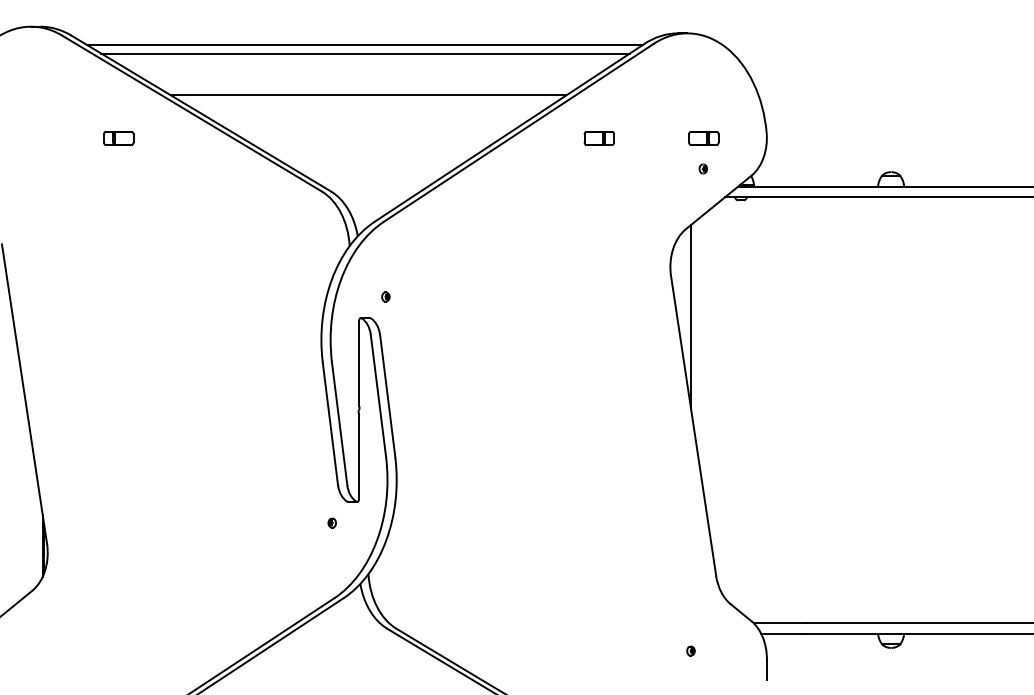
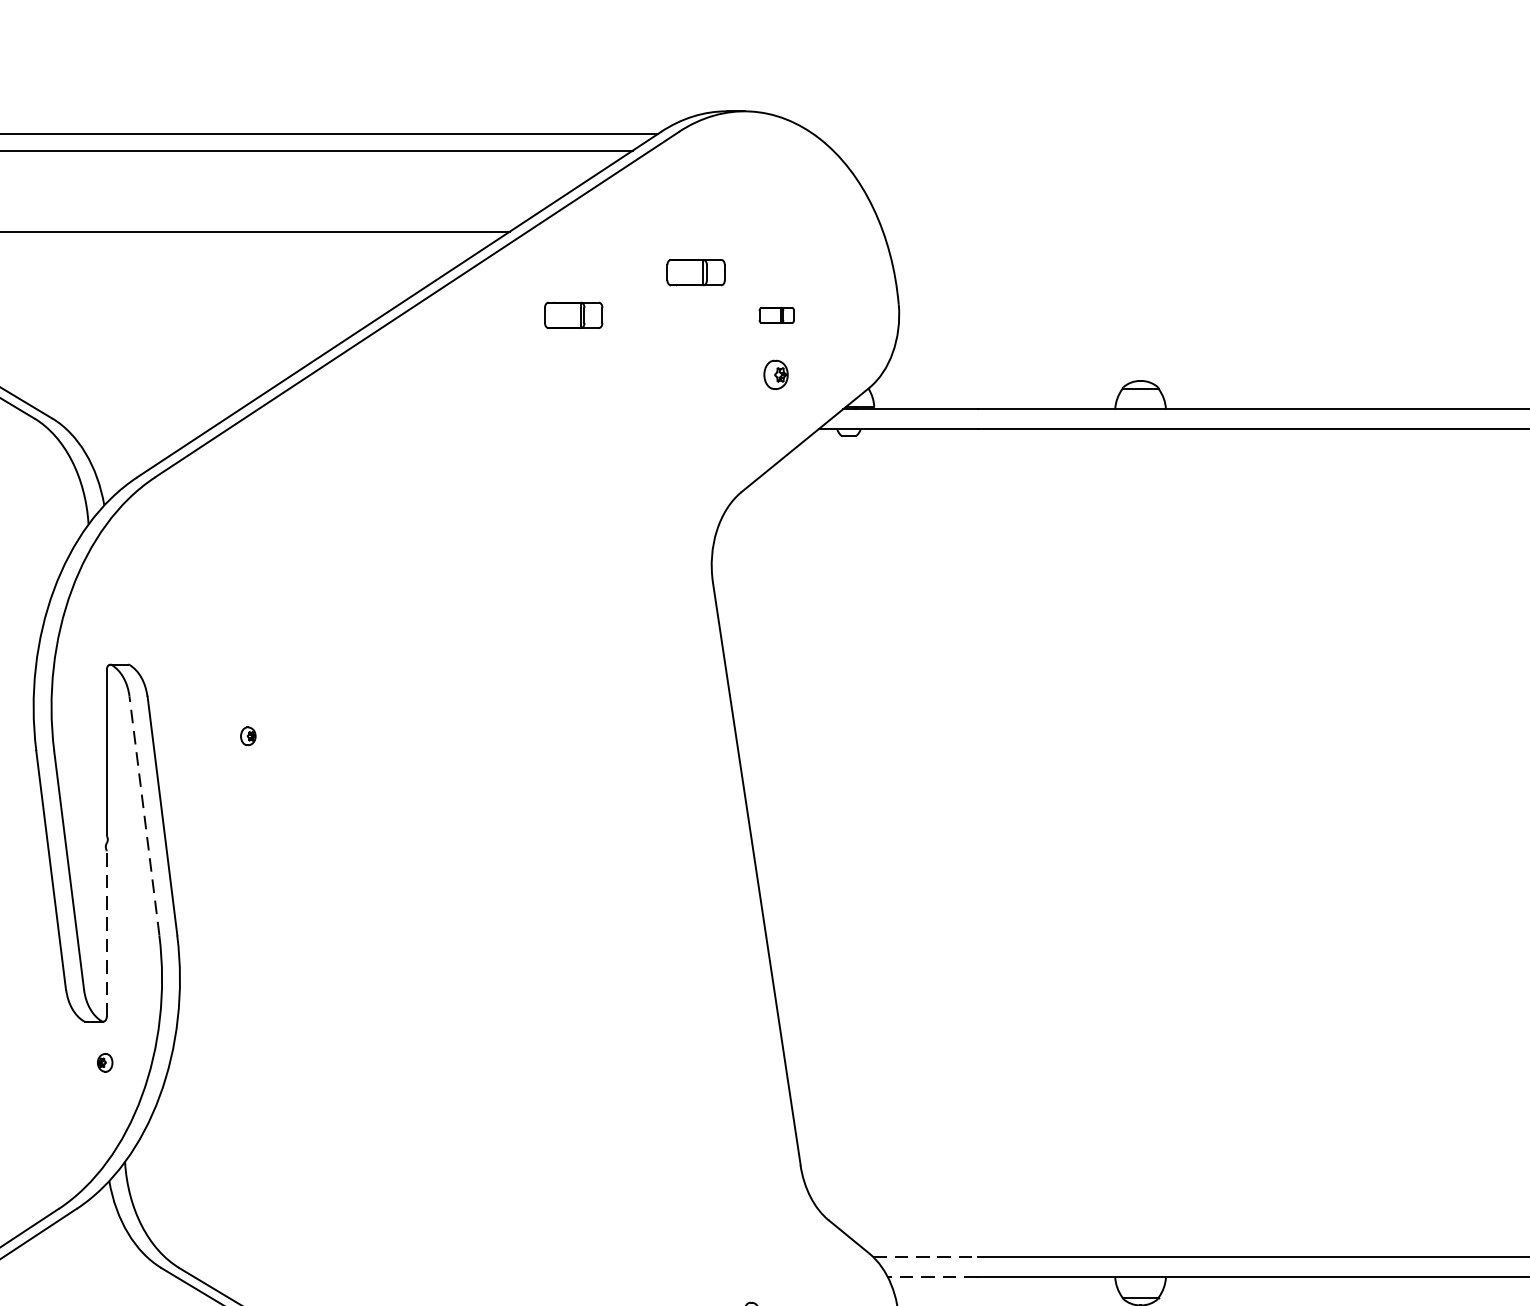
part: (661, 116) -> (694, 272), added
part: (703, 138) -> (776, 315), size x0.6
part: (702, 168) -> (774, 373), size x1.6
part: (385, 296) -> (247, 735), moved
line: (691, 316) -> (752, 661), removed
line: (378, 396) -> (144, 816), solid -> dashed
line: (359, 456) -> (107, 933), solid -> dashed
part: (331, 522) -> (103, 1061), moved
line: (780, 623) -> (925, 1257), solid -> dashed
line: (783, 633) -> (931, 1277), solid -> dashed

